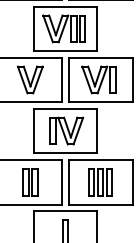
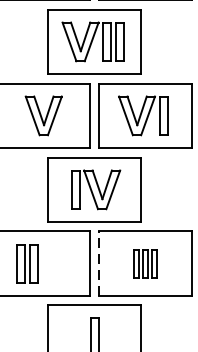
line: (68, 181) -> (99, 262), solid -> dashed
part: (30, 182) -> (28, 264), moved
part: (100, 182) -> (145, 264), size x0.7

